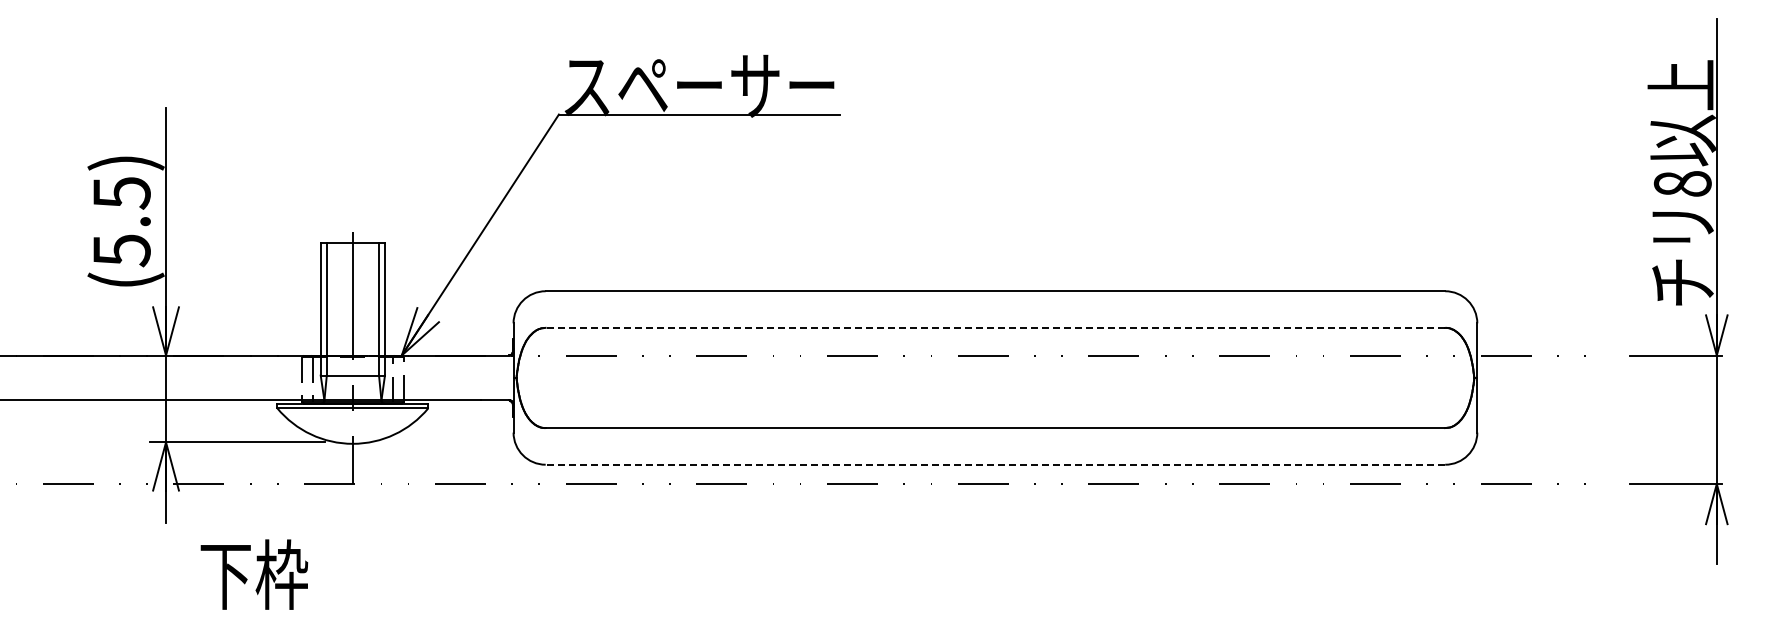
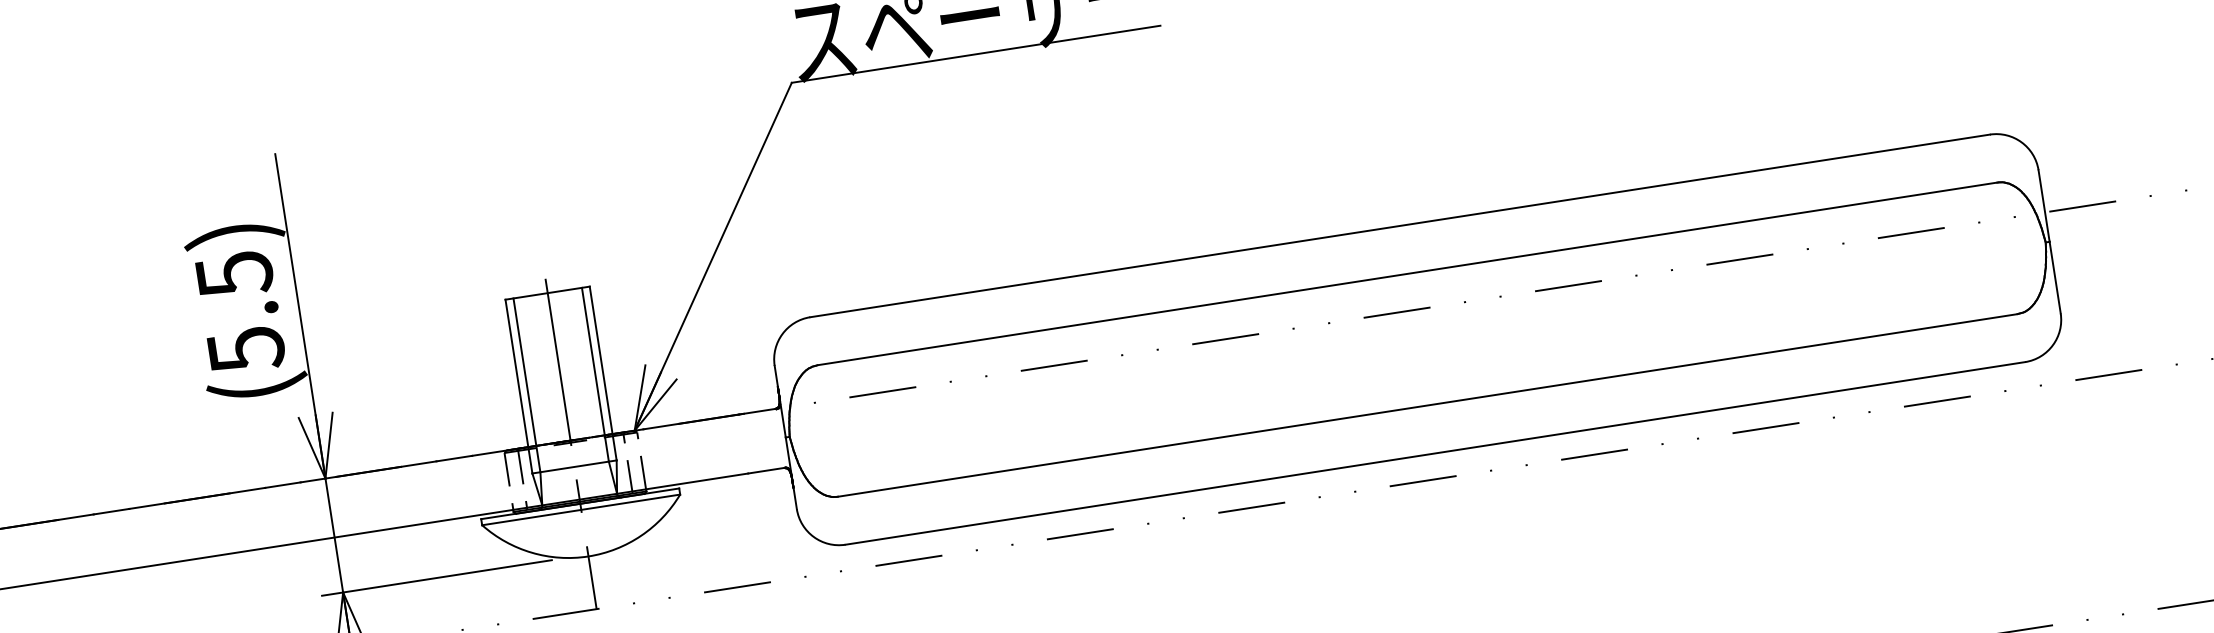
line: (995, 327) -> (1407, 273), dashed -> solid
line: (995, 464) -> (1435, 453), dashed -> solid

